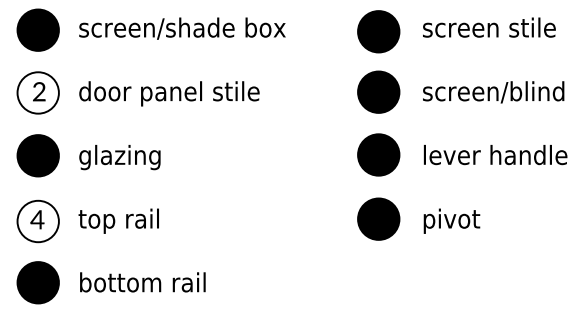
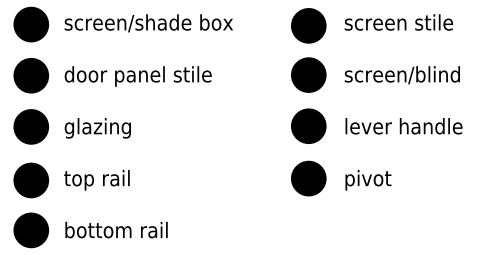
fill: (37, 92) -> (30, 75), added
fill: (37, 221) -> (30, 180), added

